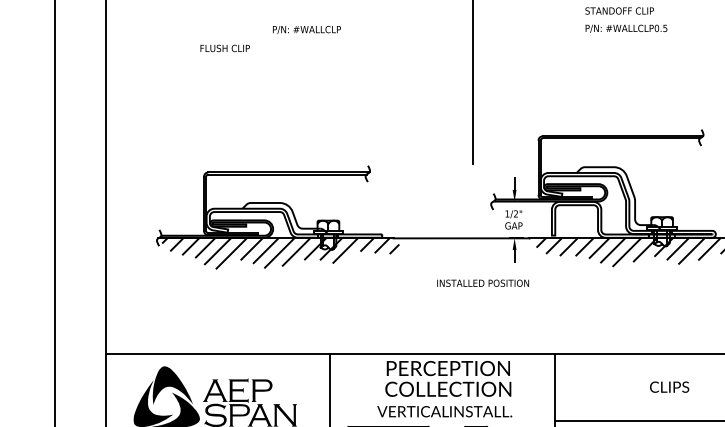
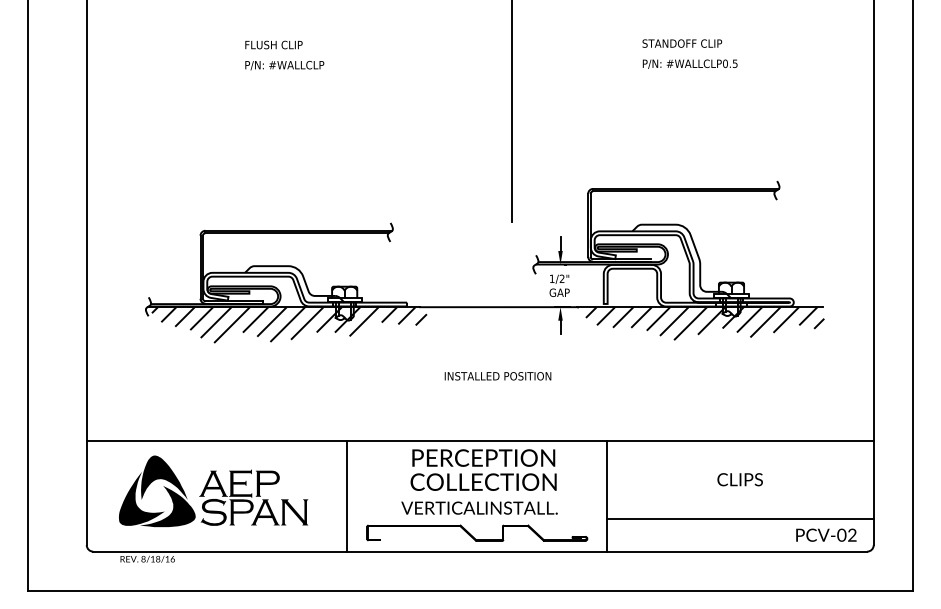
text: (306, 29) -> (284, 65), moved
text: (224, 48) -> (273, 44), moved
text: (482, 283) -> (497, 376), moved

